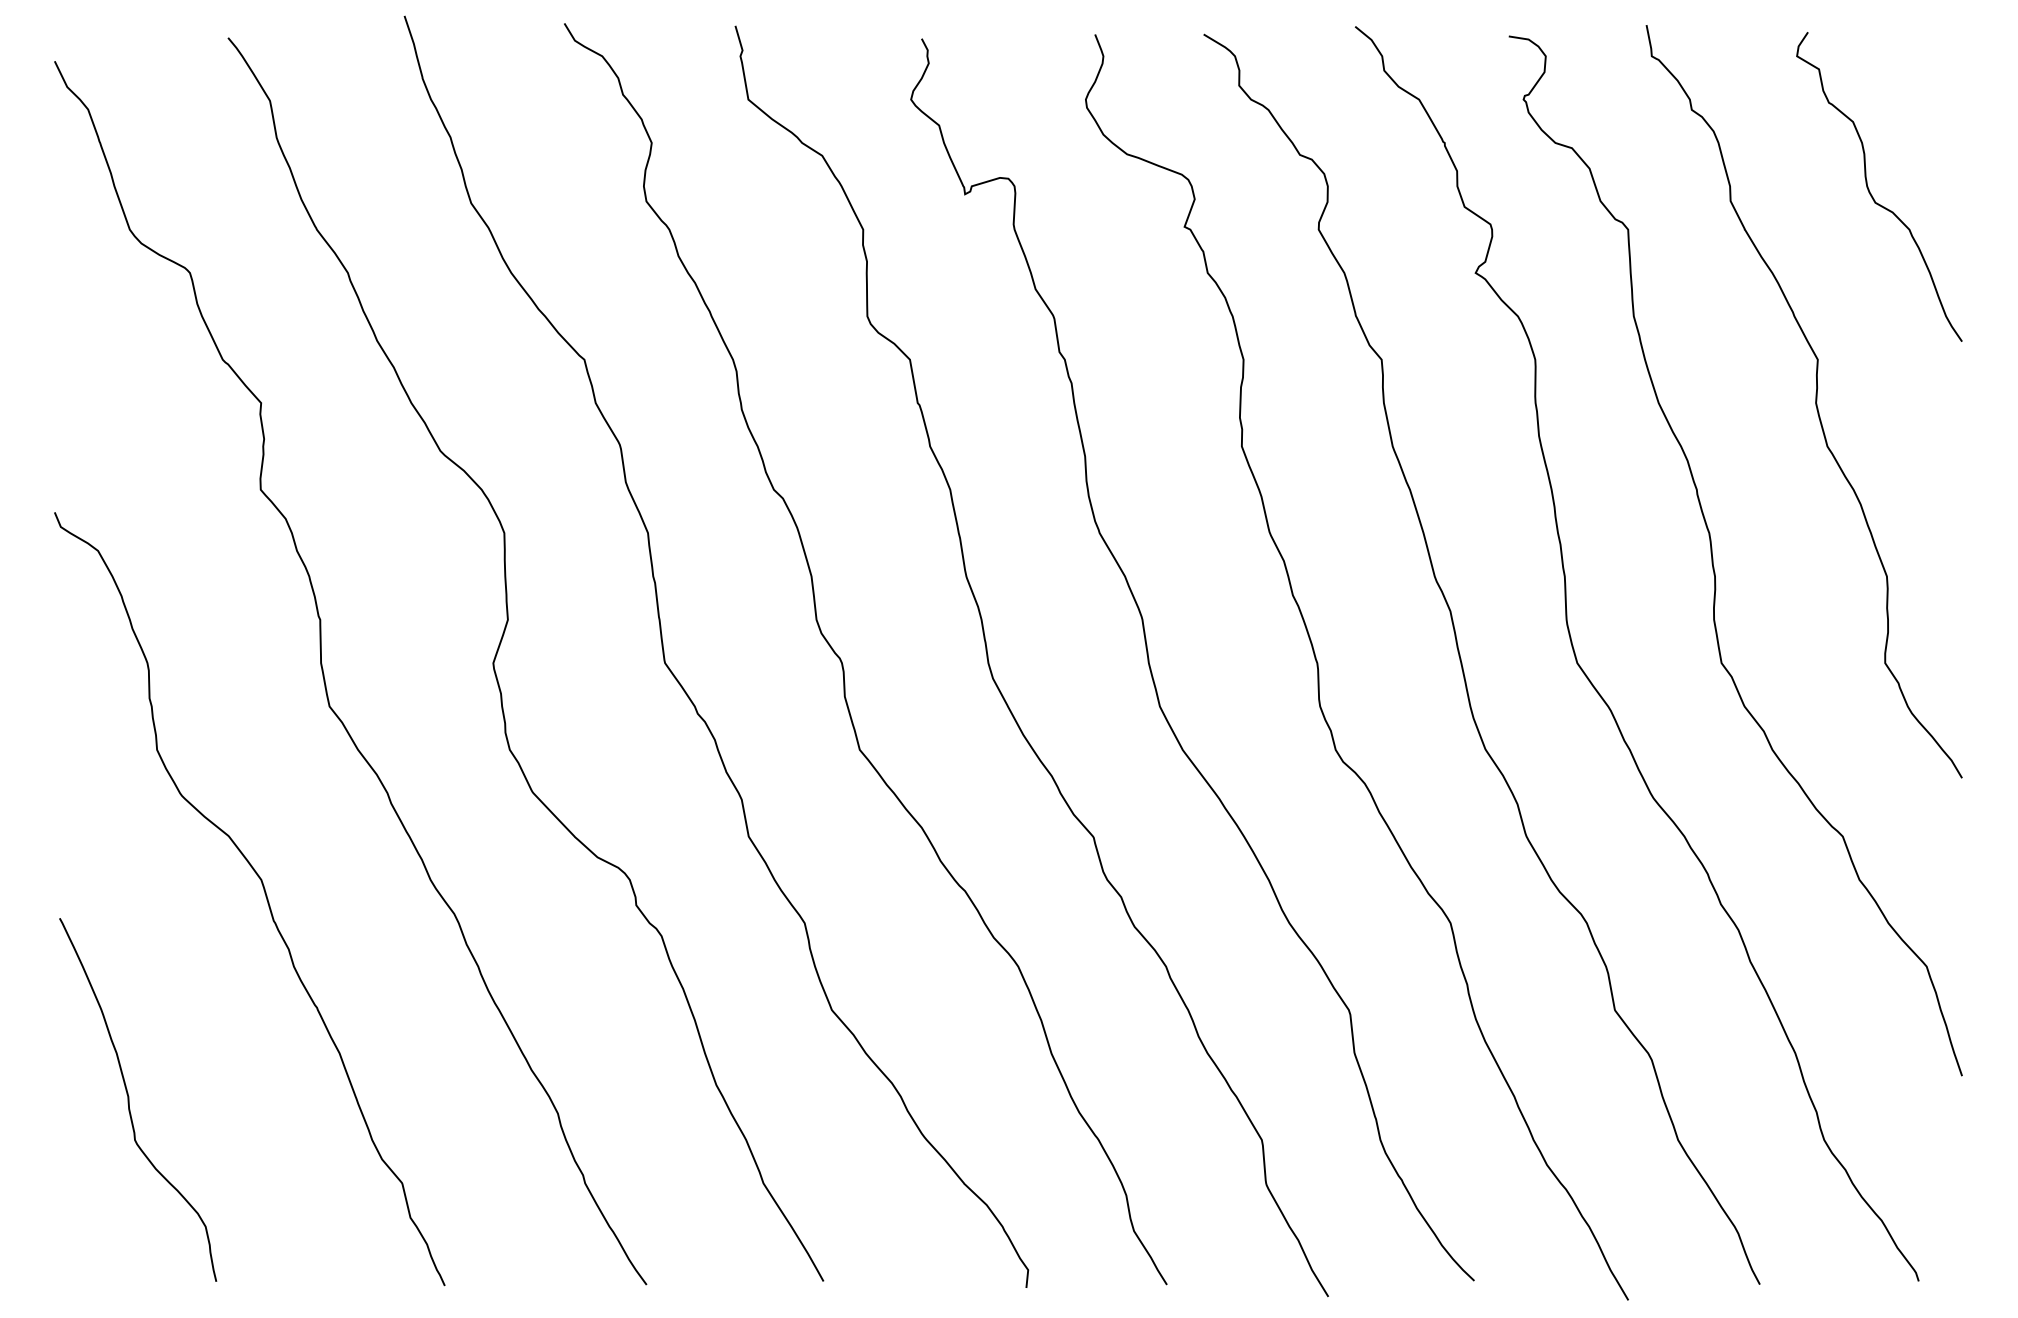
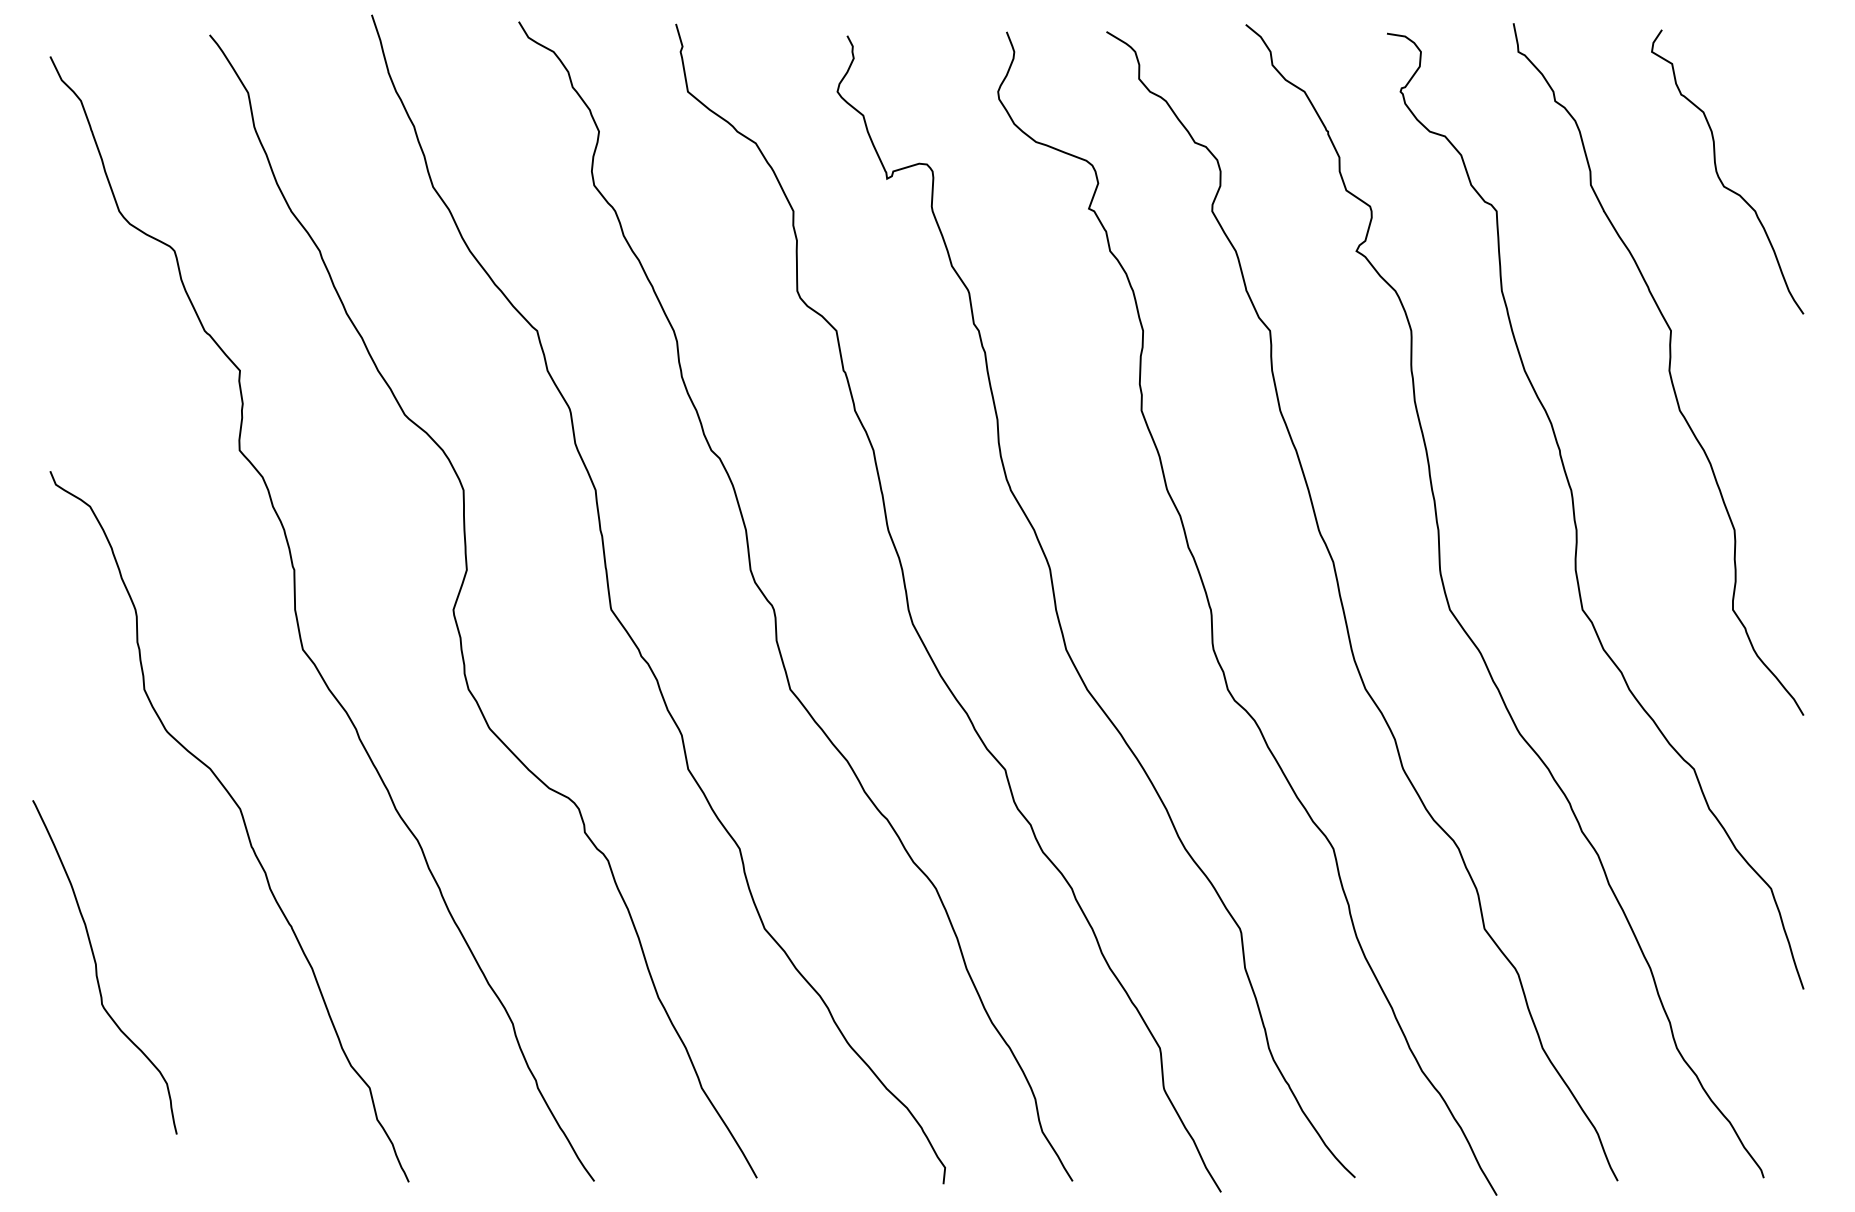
curve: (130, 1101) -> (97, 968), moved

